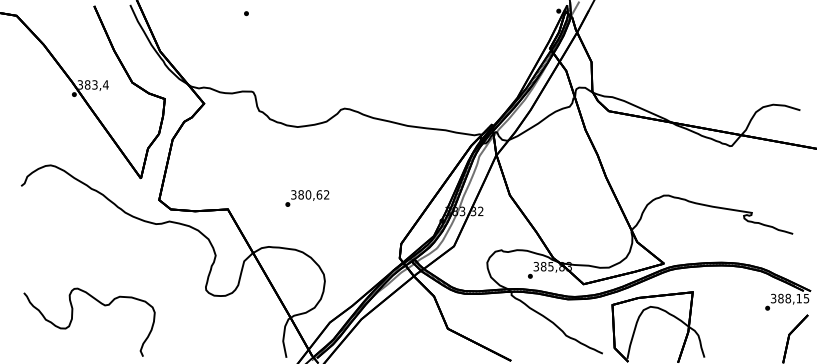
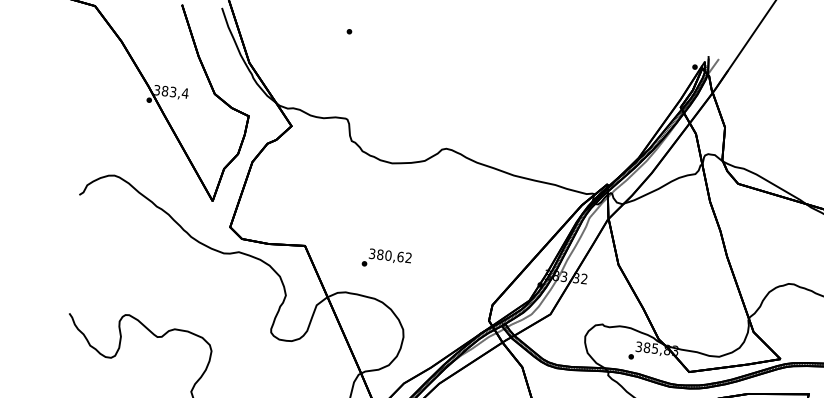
text: (307, 198) -> (386, 259), moved

